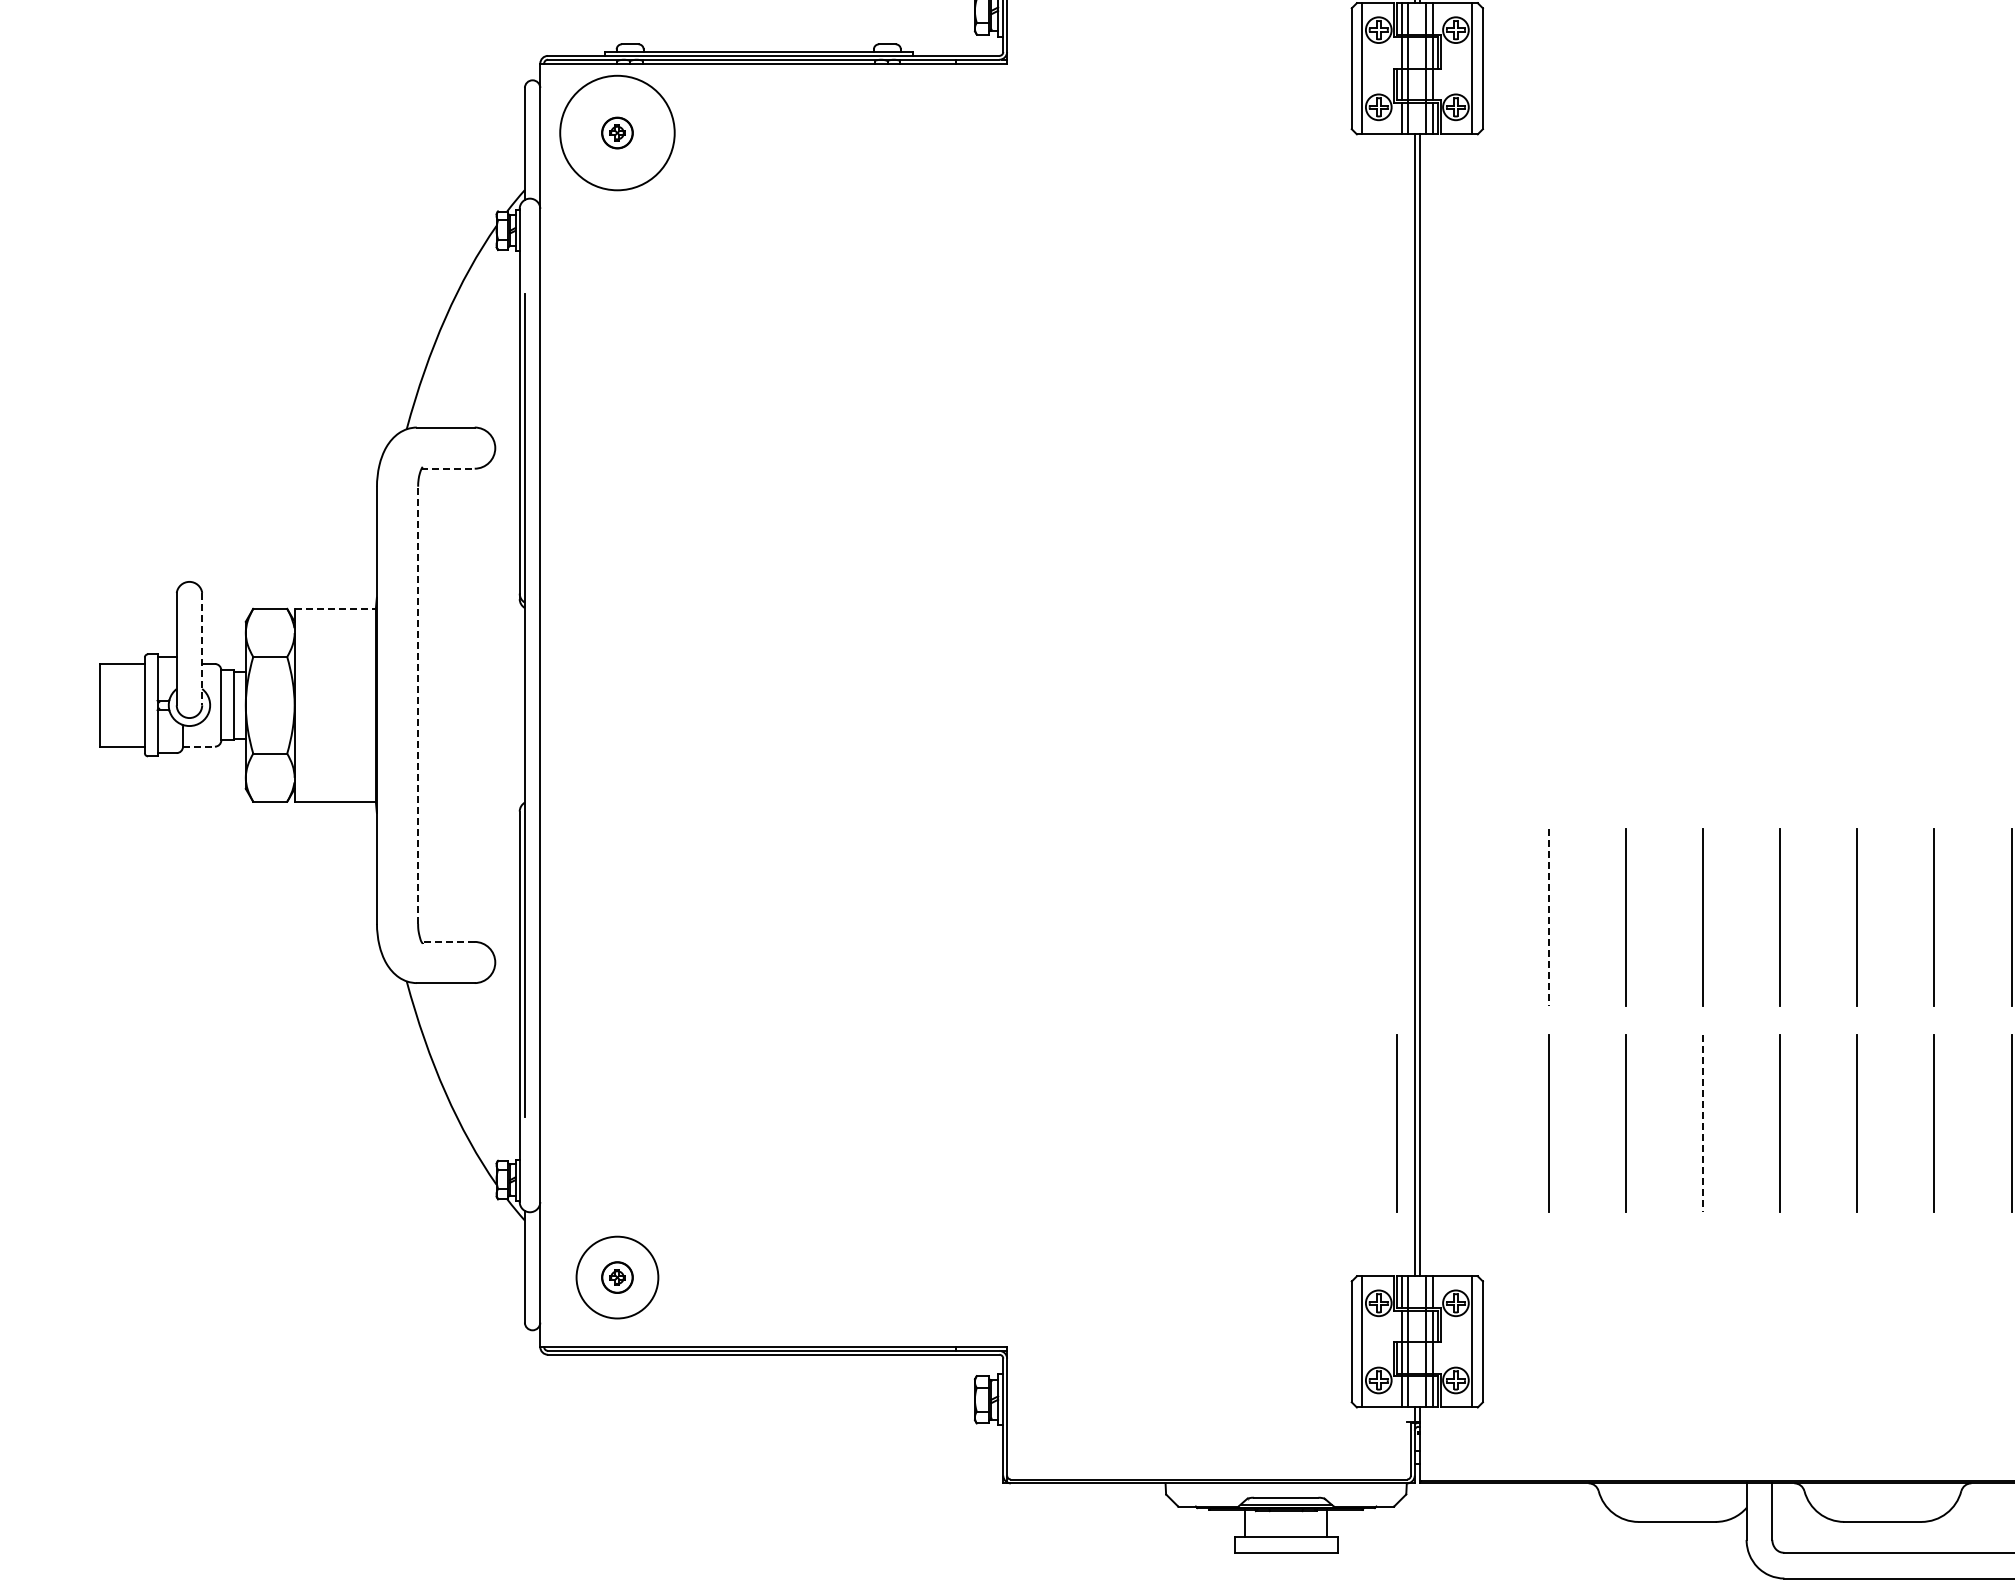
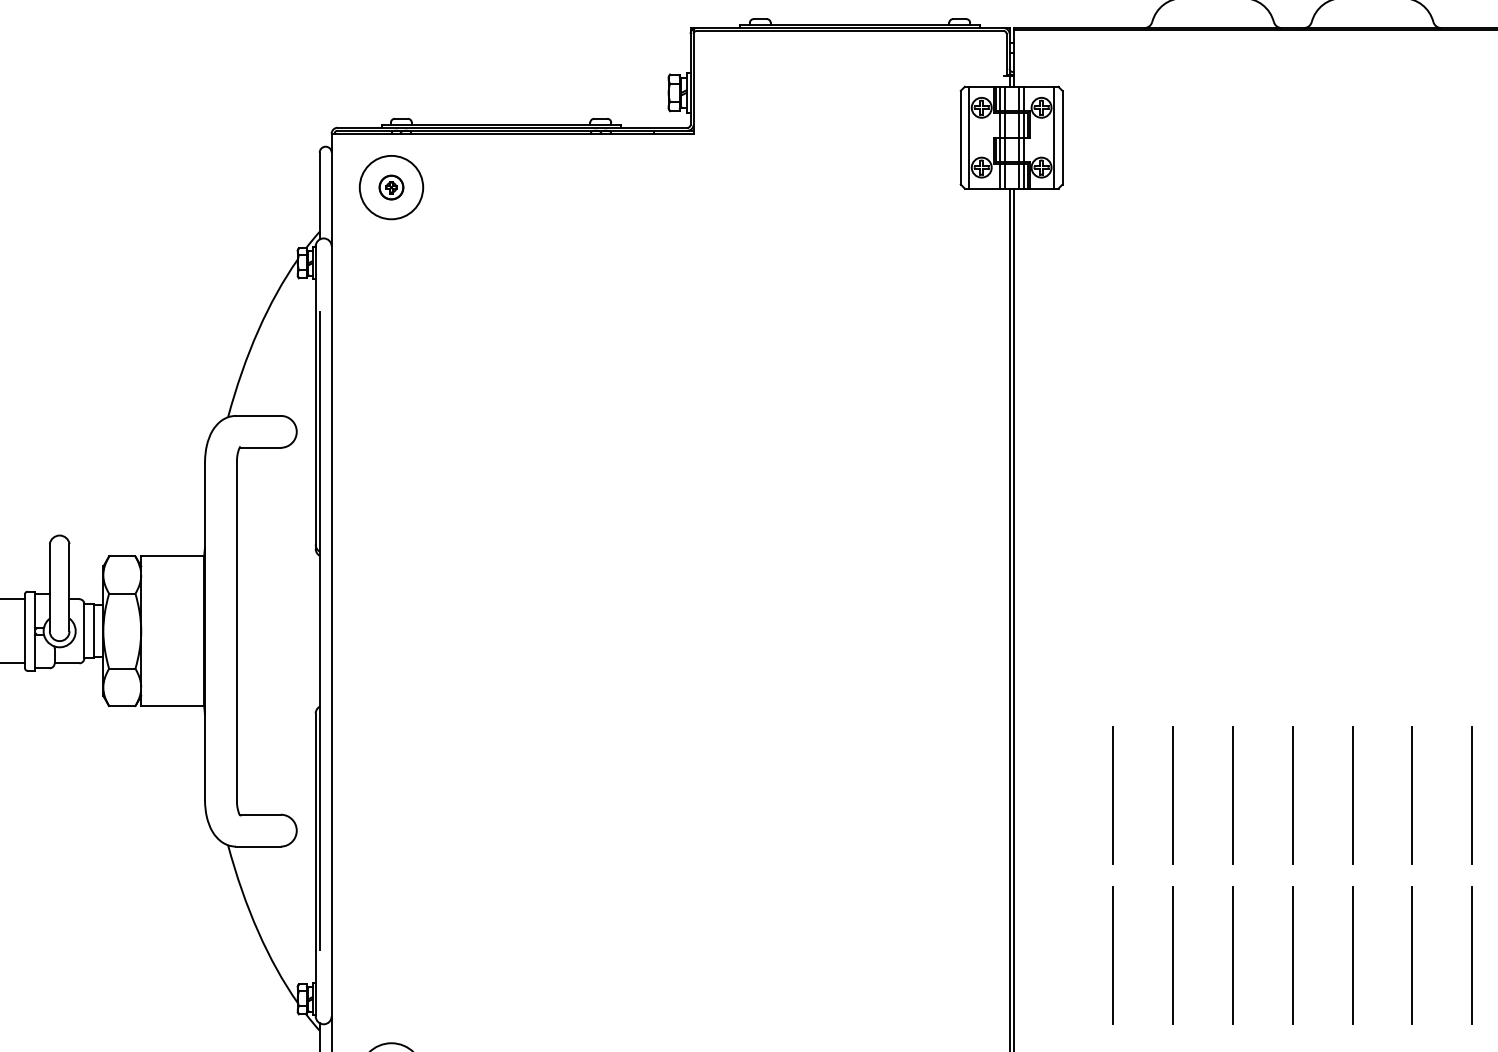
circle: (617, 132) -> (391, 187), size x0.71
line: (448, 468) -> (260, 447), dashed -> solid
line: (335, 608) -> (172, 556), dashed -> solid
line: (202, 649) -> (69, 587), dashed -> solid
line: (418, 705) -> (237, 631), dashed -> solid
line: (199, 746) -> (67, 663), dashed -> solid
line: (1548, 918) -> (1113, 796), dashed -> solid
line: (448, 941) -> (260, 814), dashed -> solid
line: (1396, 1123) -> (995, 955), removed
line: (1702, 1123) -> (1232, 955), dashed -> solid

